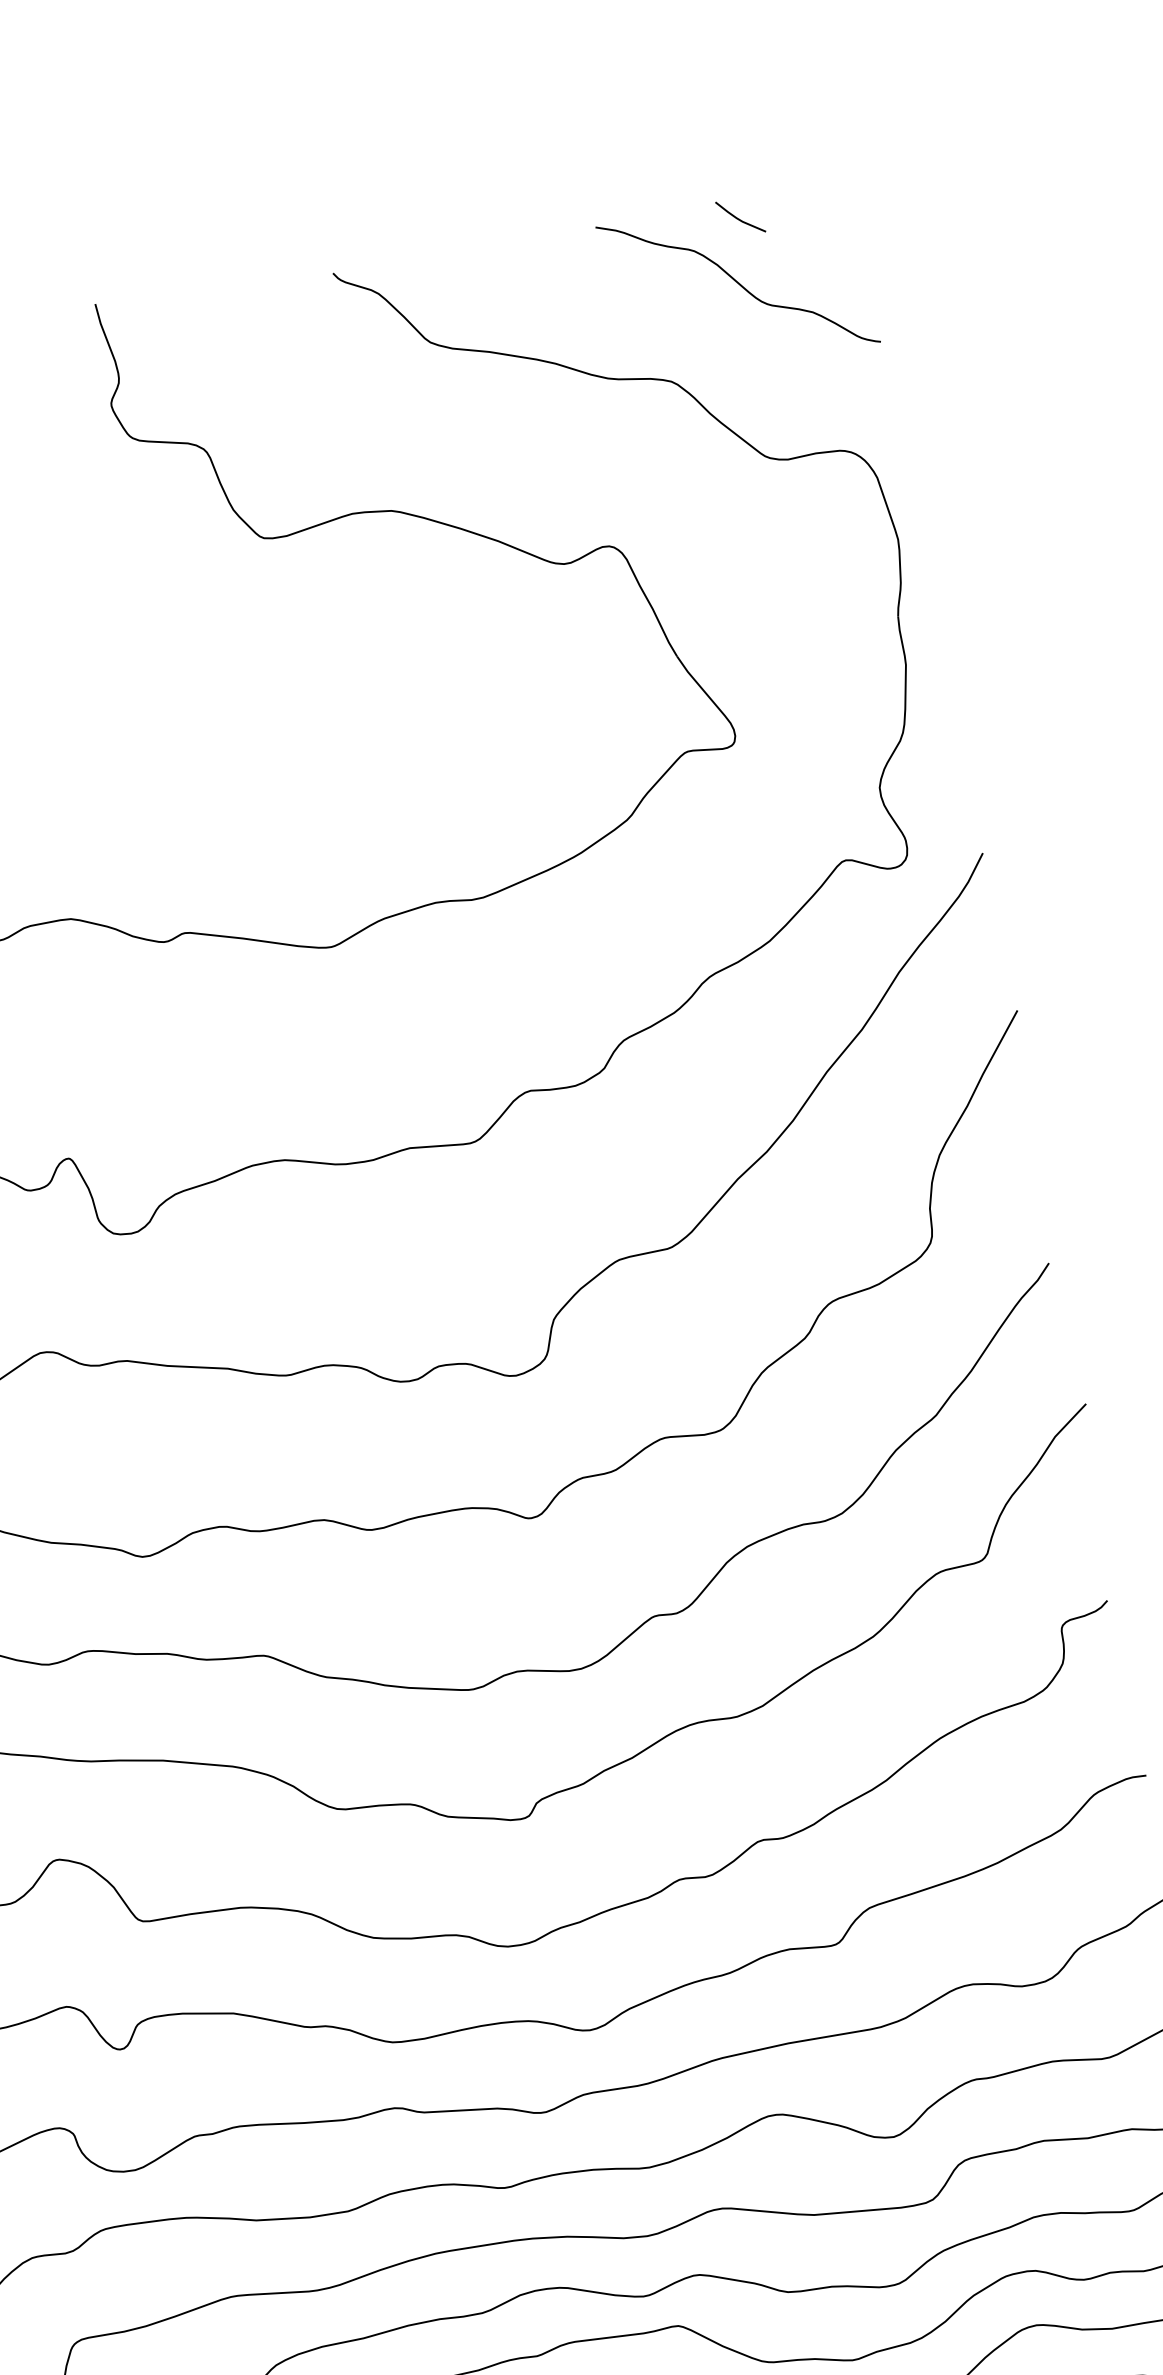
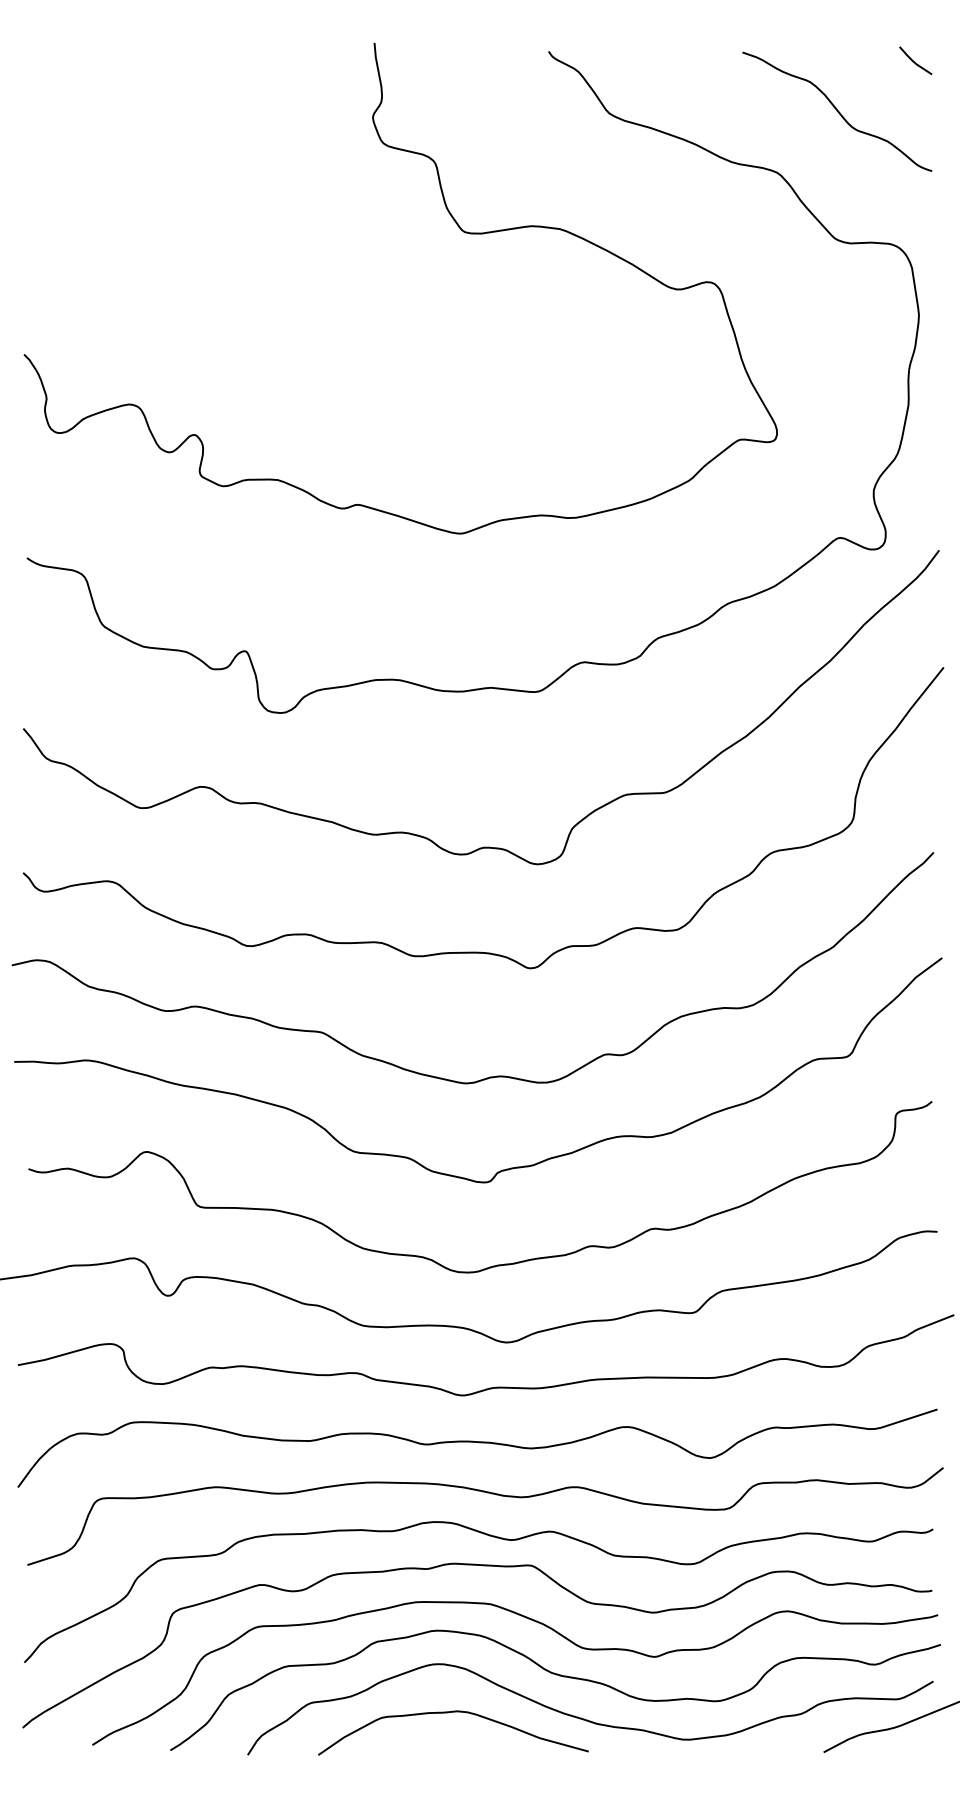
line: (739, 218) -> (914, 61), moved

